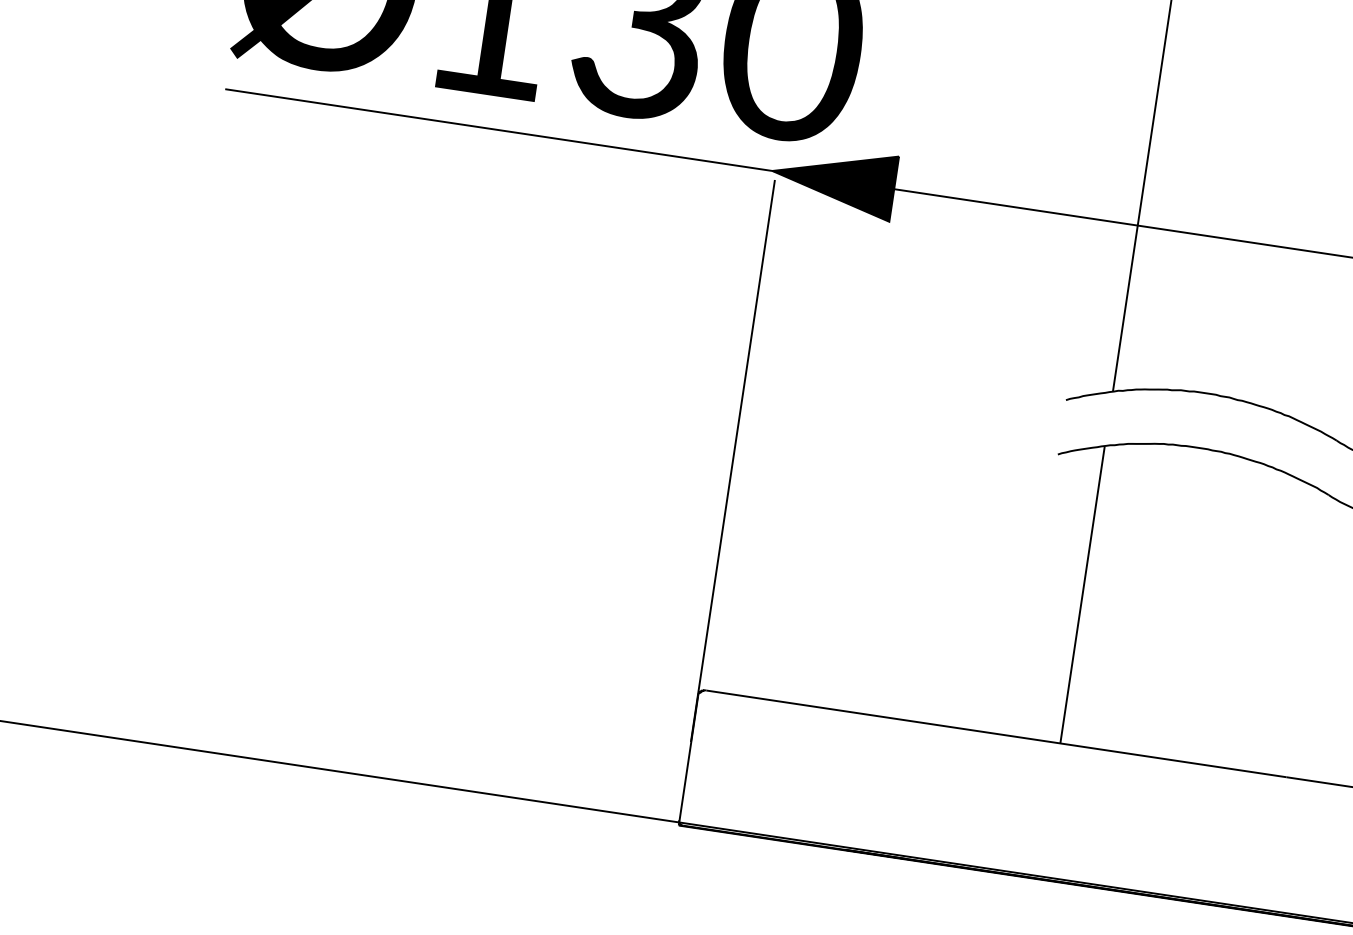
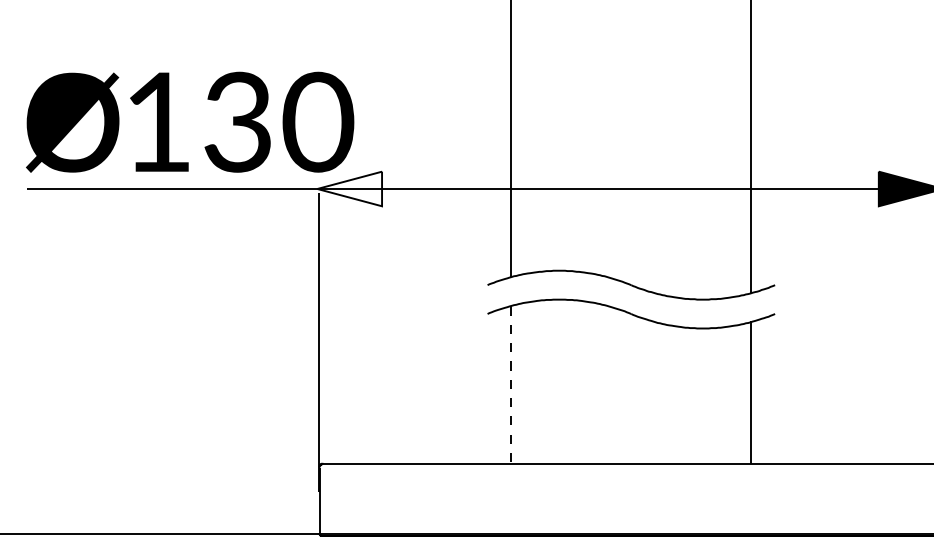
fill: (832, 179) -> (349, 188), removed
line: (1082, 595) -> (511, 385), solid -> dashed

